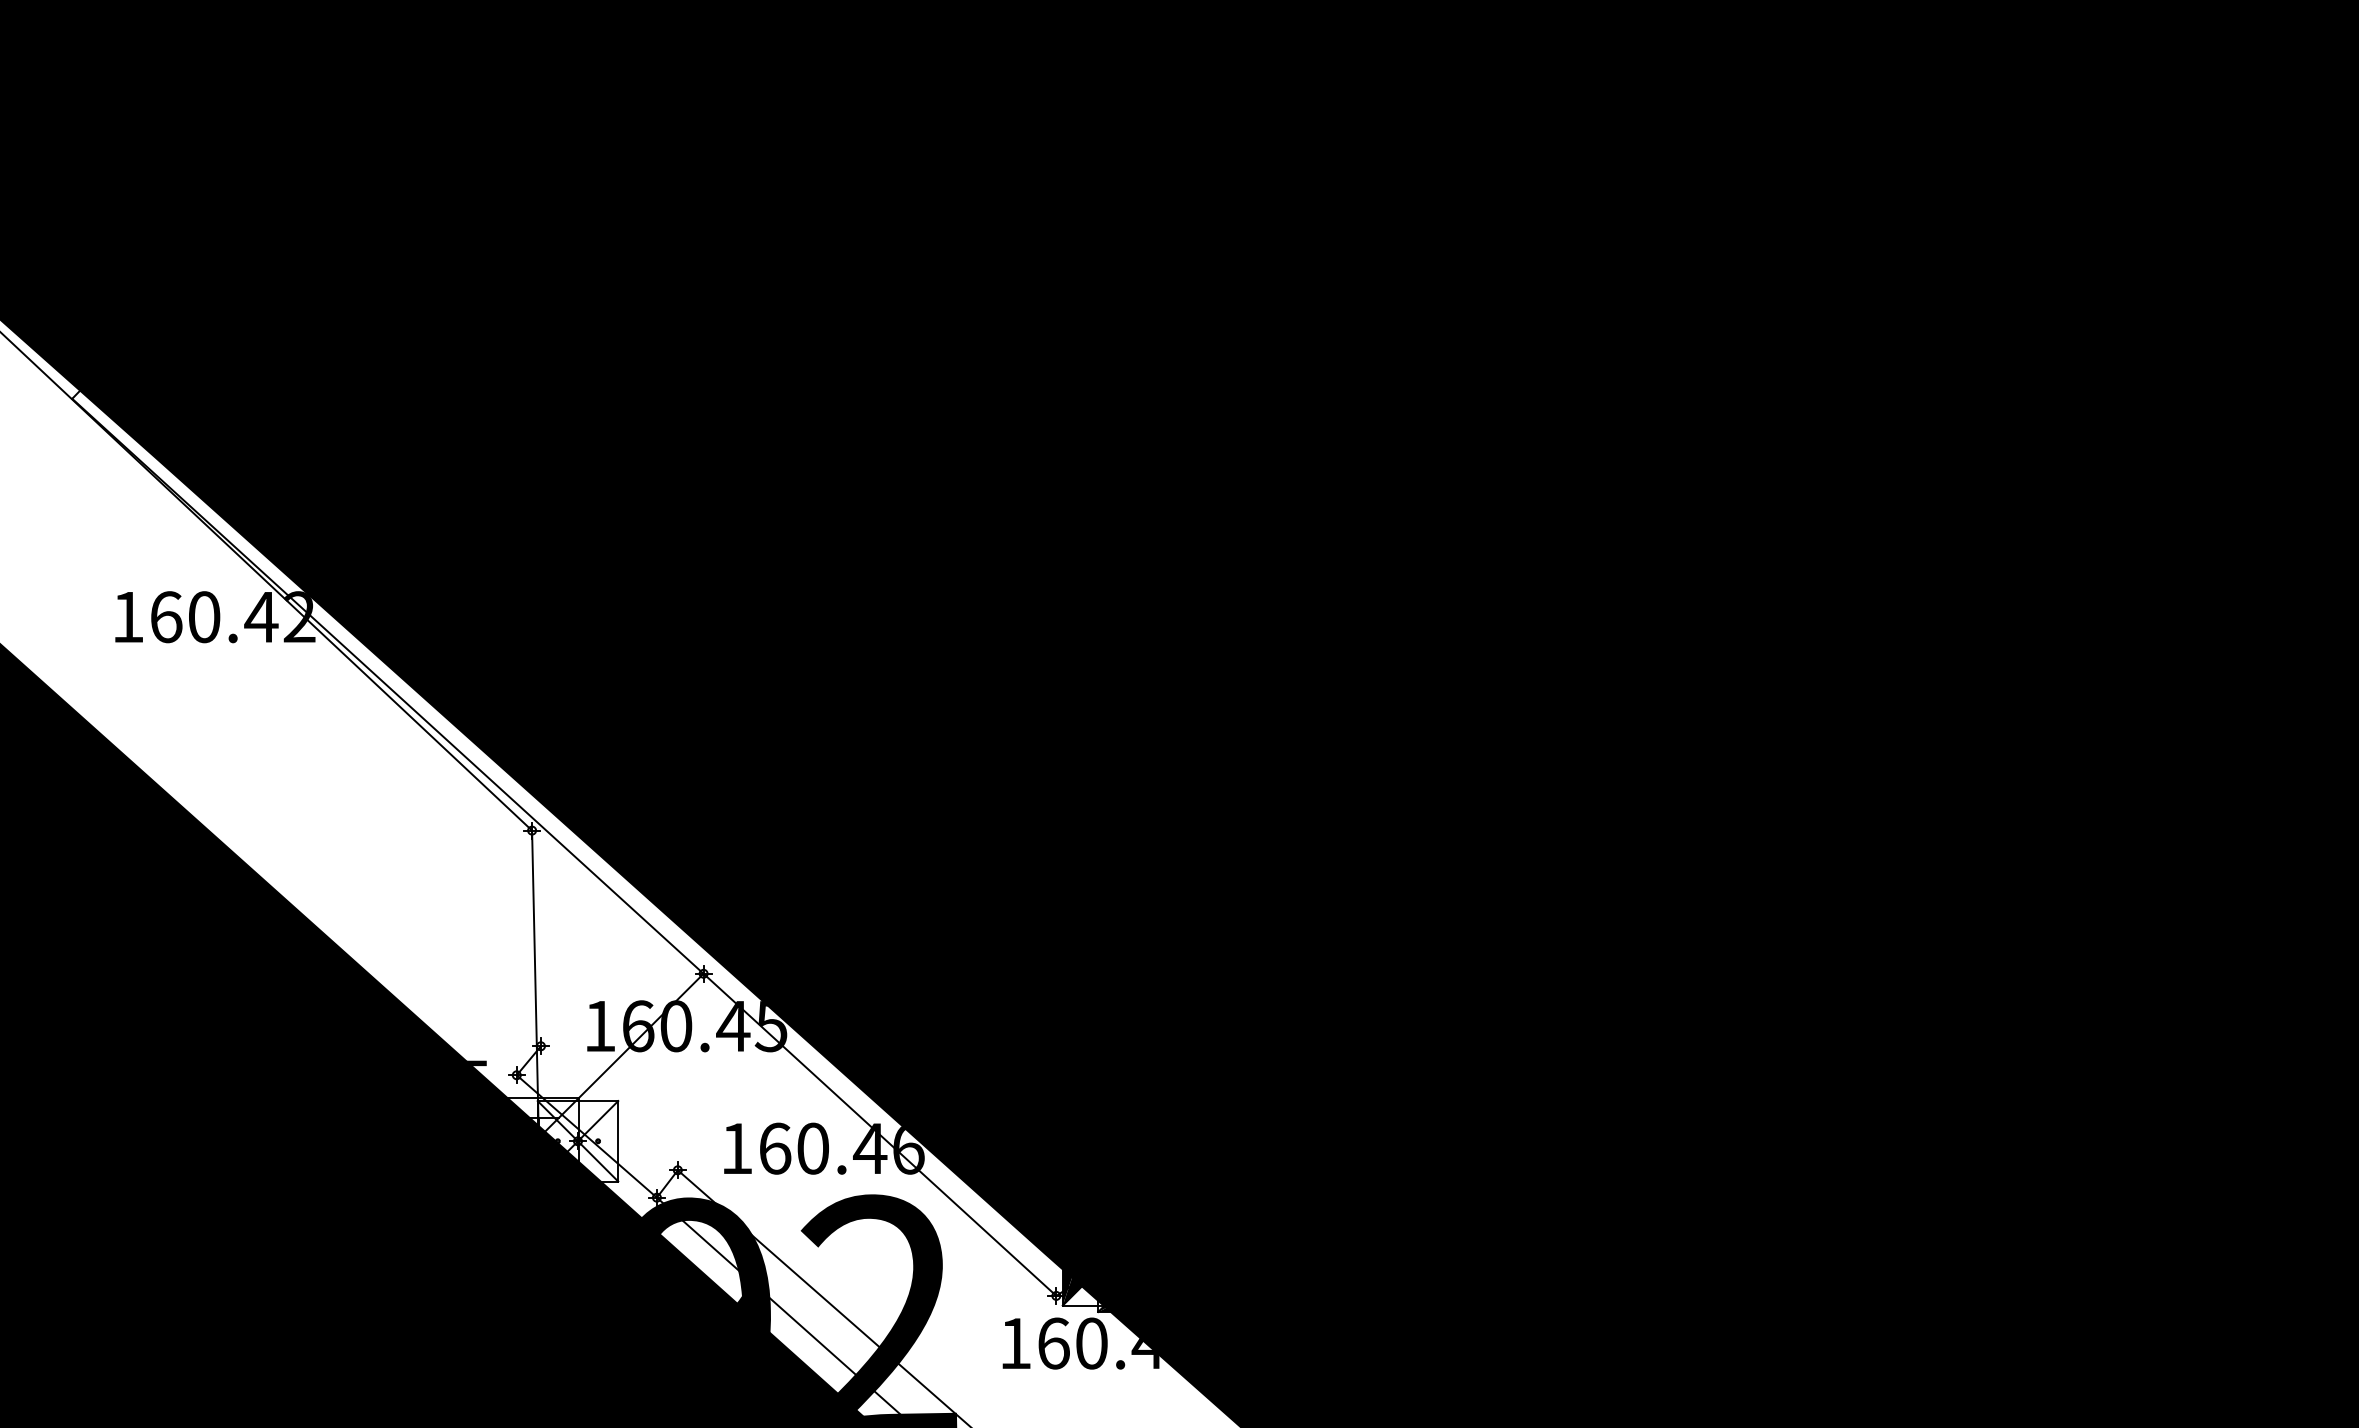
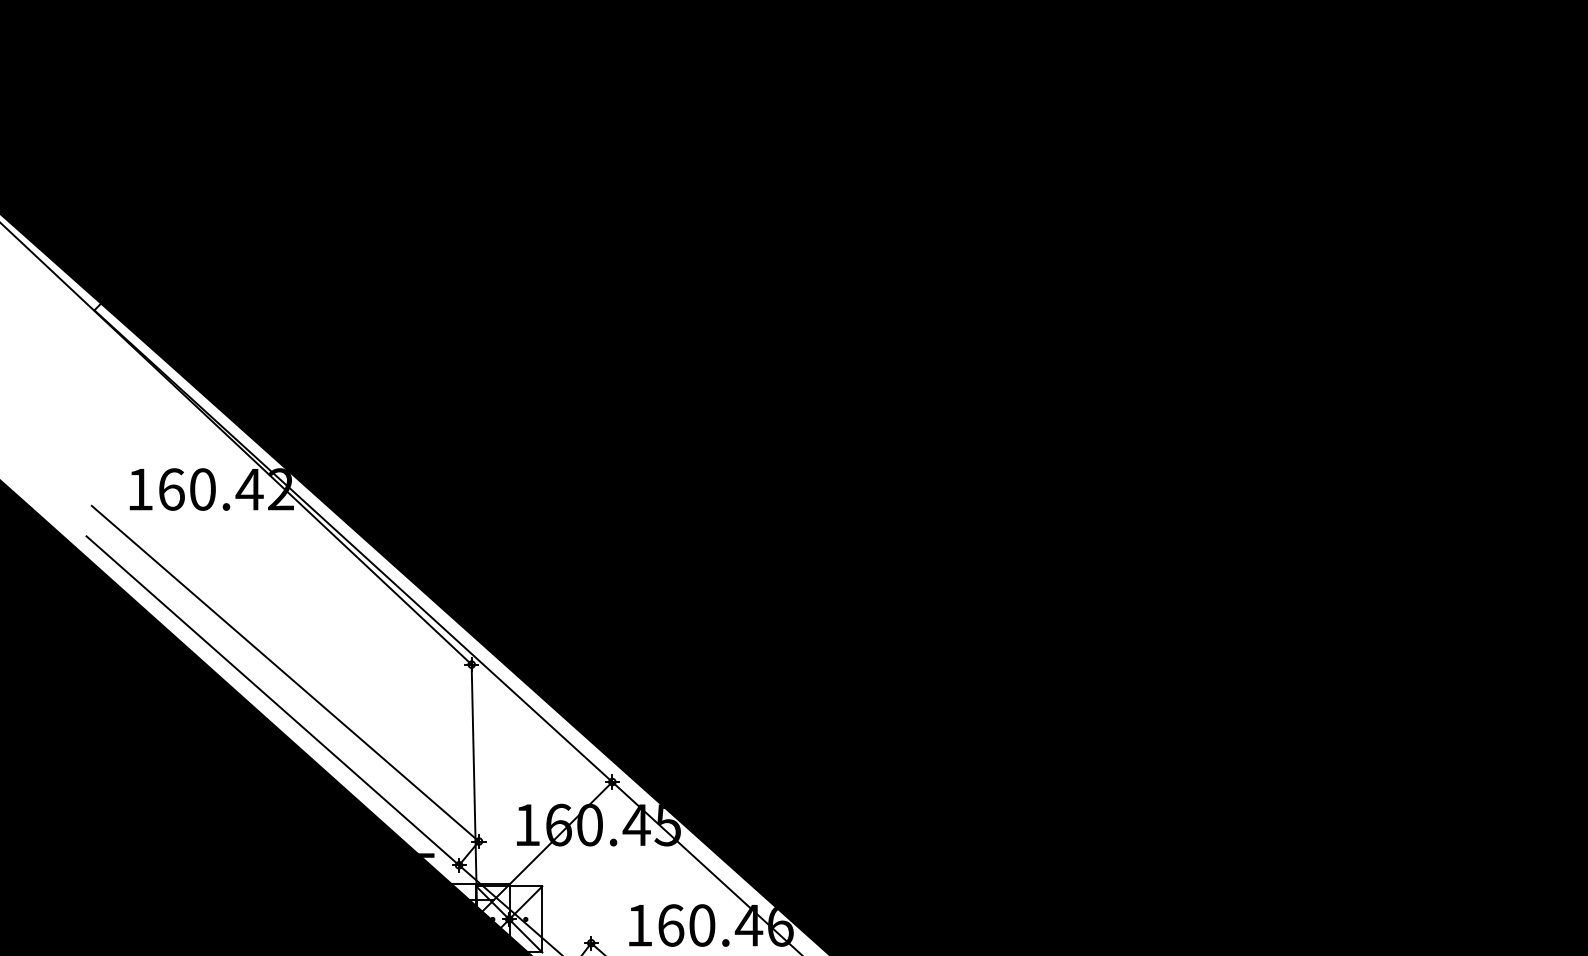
line: (304, 841) -> (284, 673), added
line: (289, 874) -> (272, 700), added

